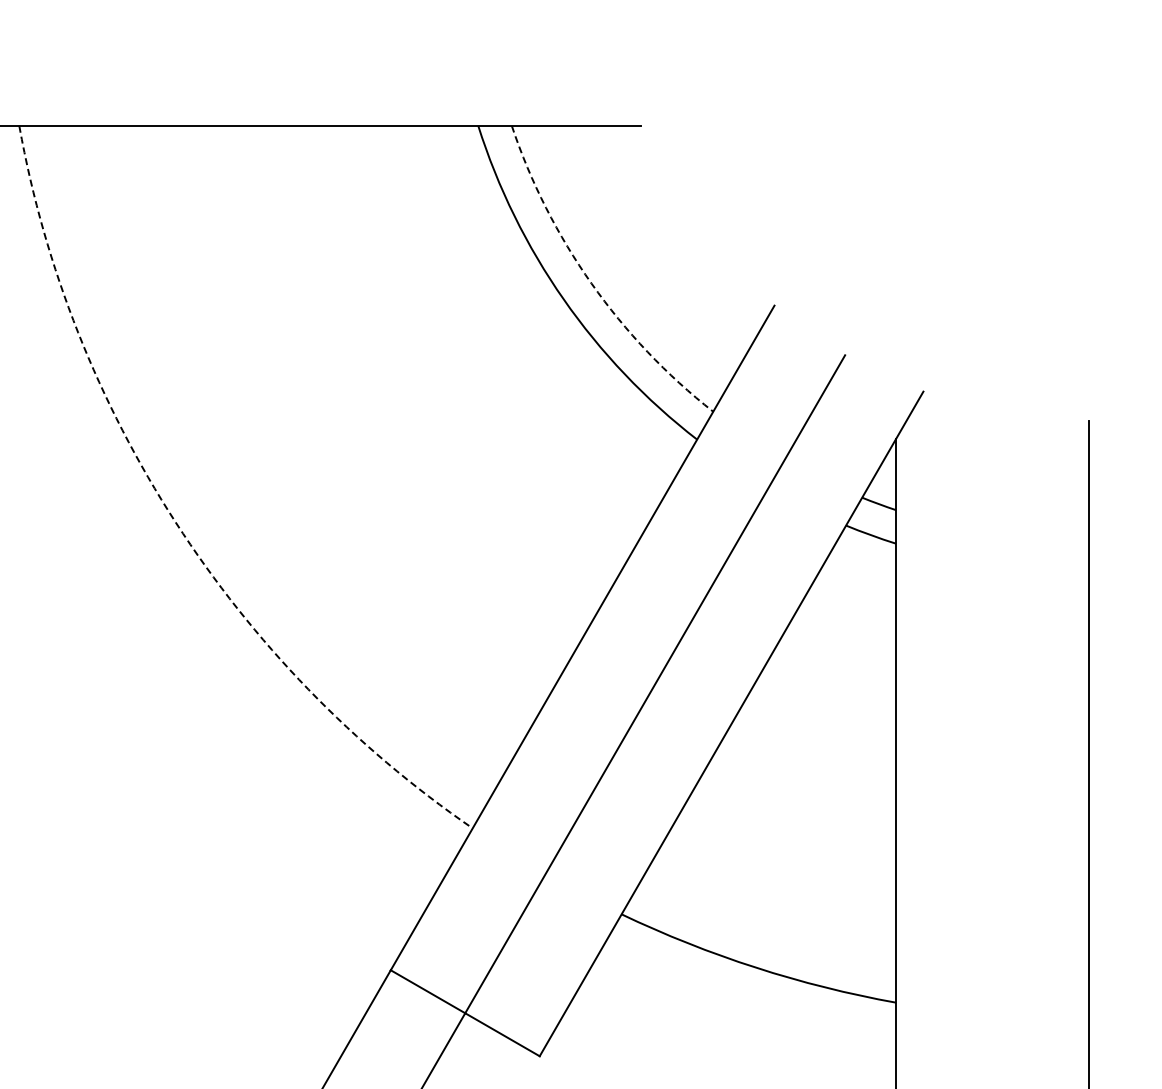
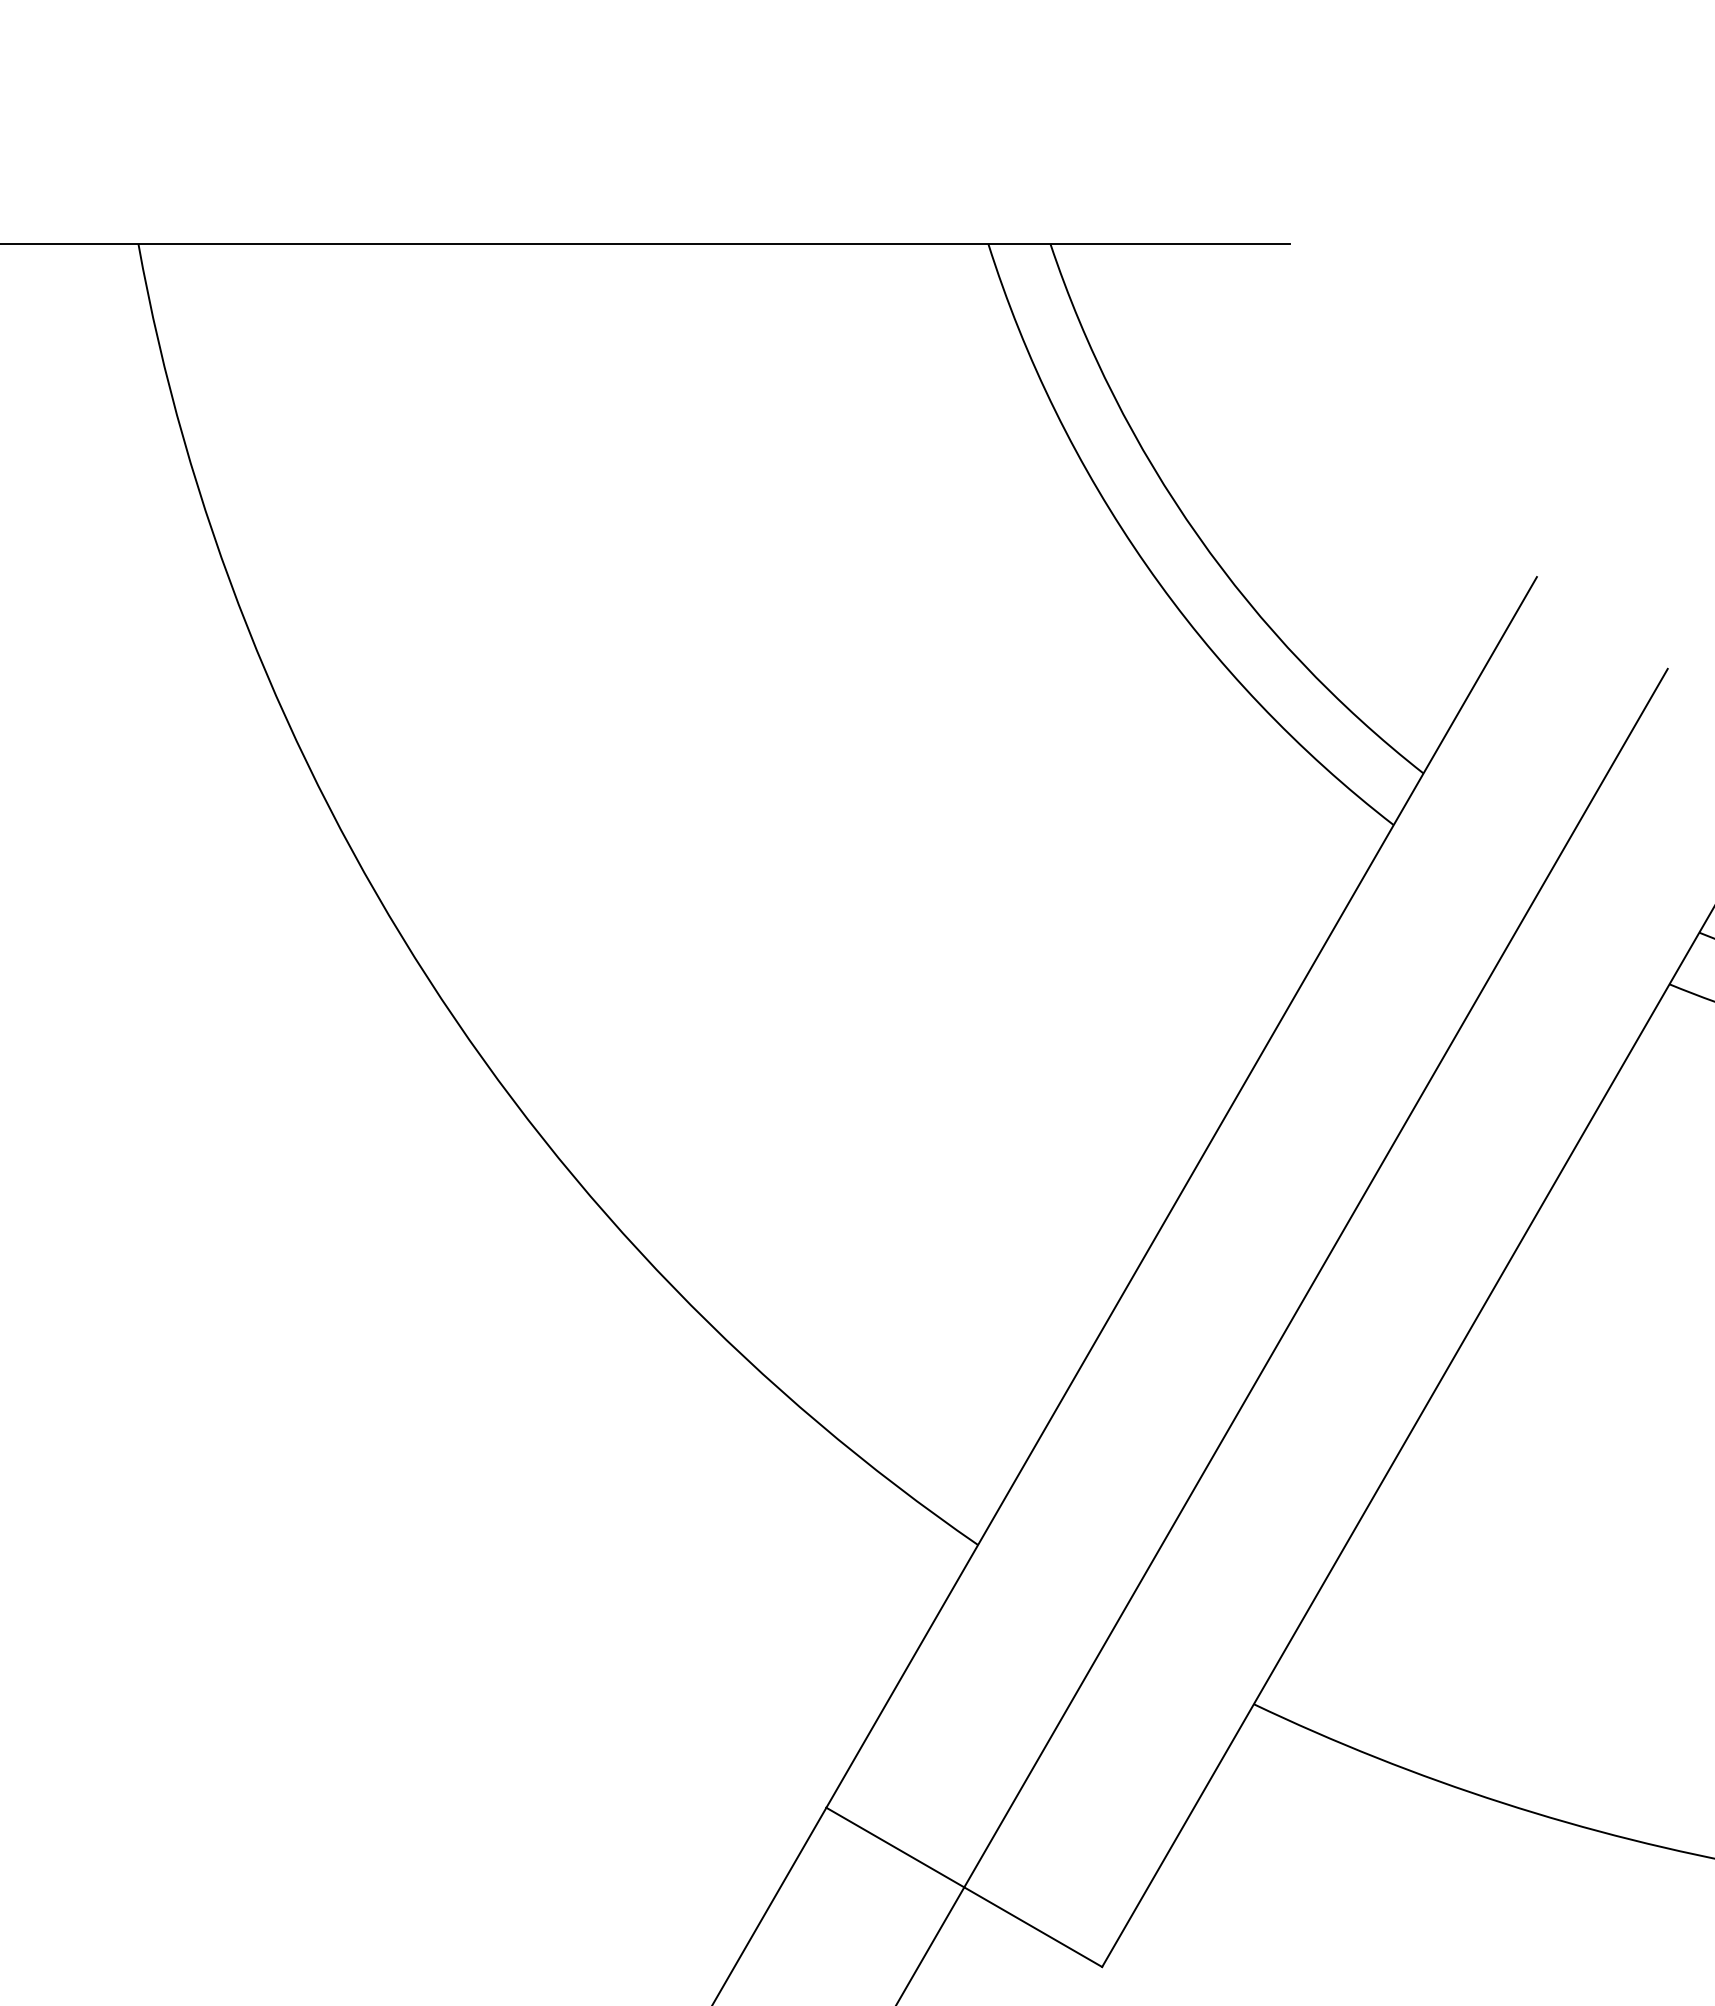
arc: (591, 283) -> (1198, 536), dashed -> solid
arc: (175, 522) -> (427, 978), dashed -> solid

